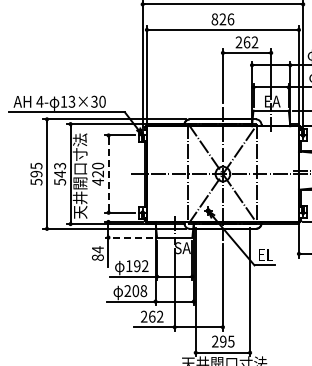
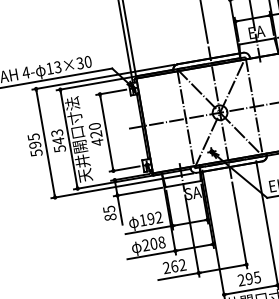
line: (108, 174) -> (106, 133), dashed -> solid
line: (128, 237) -> (137, 192), dashed -> solid
text: (97, 249) -> (108, 209), 84 -> 85

